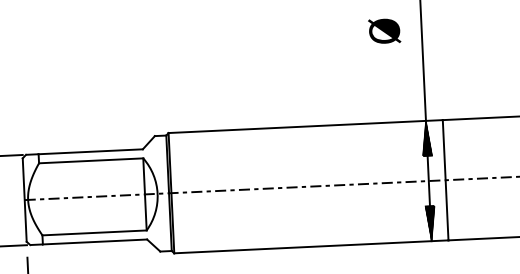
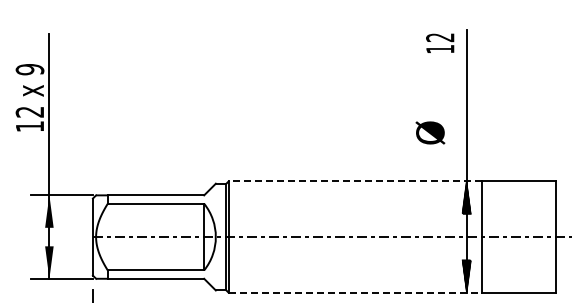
text: (384, 30) -> (430, 132), moved
line: (305, 126) -> (355, 181), solid -> dashed
line: (311, 246) -> (355, 292), solid -> dashed

